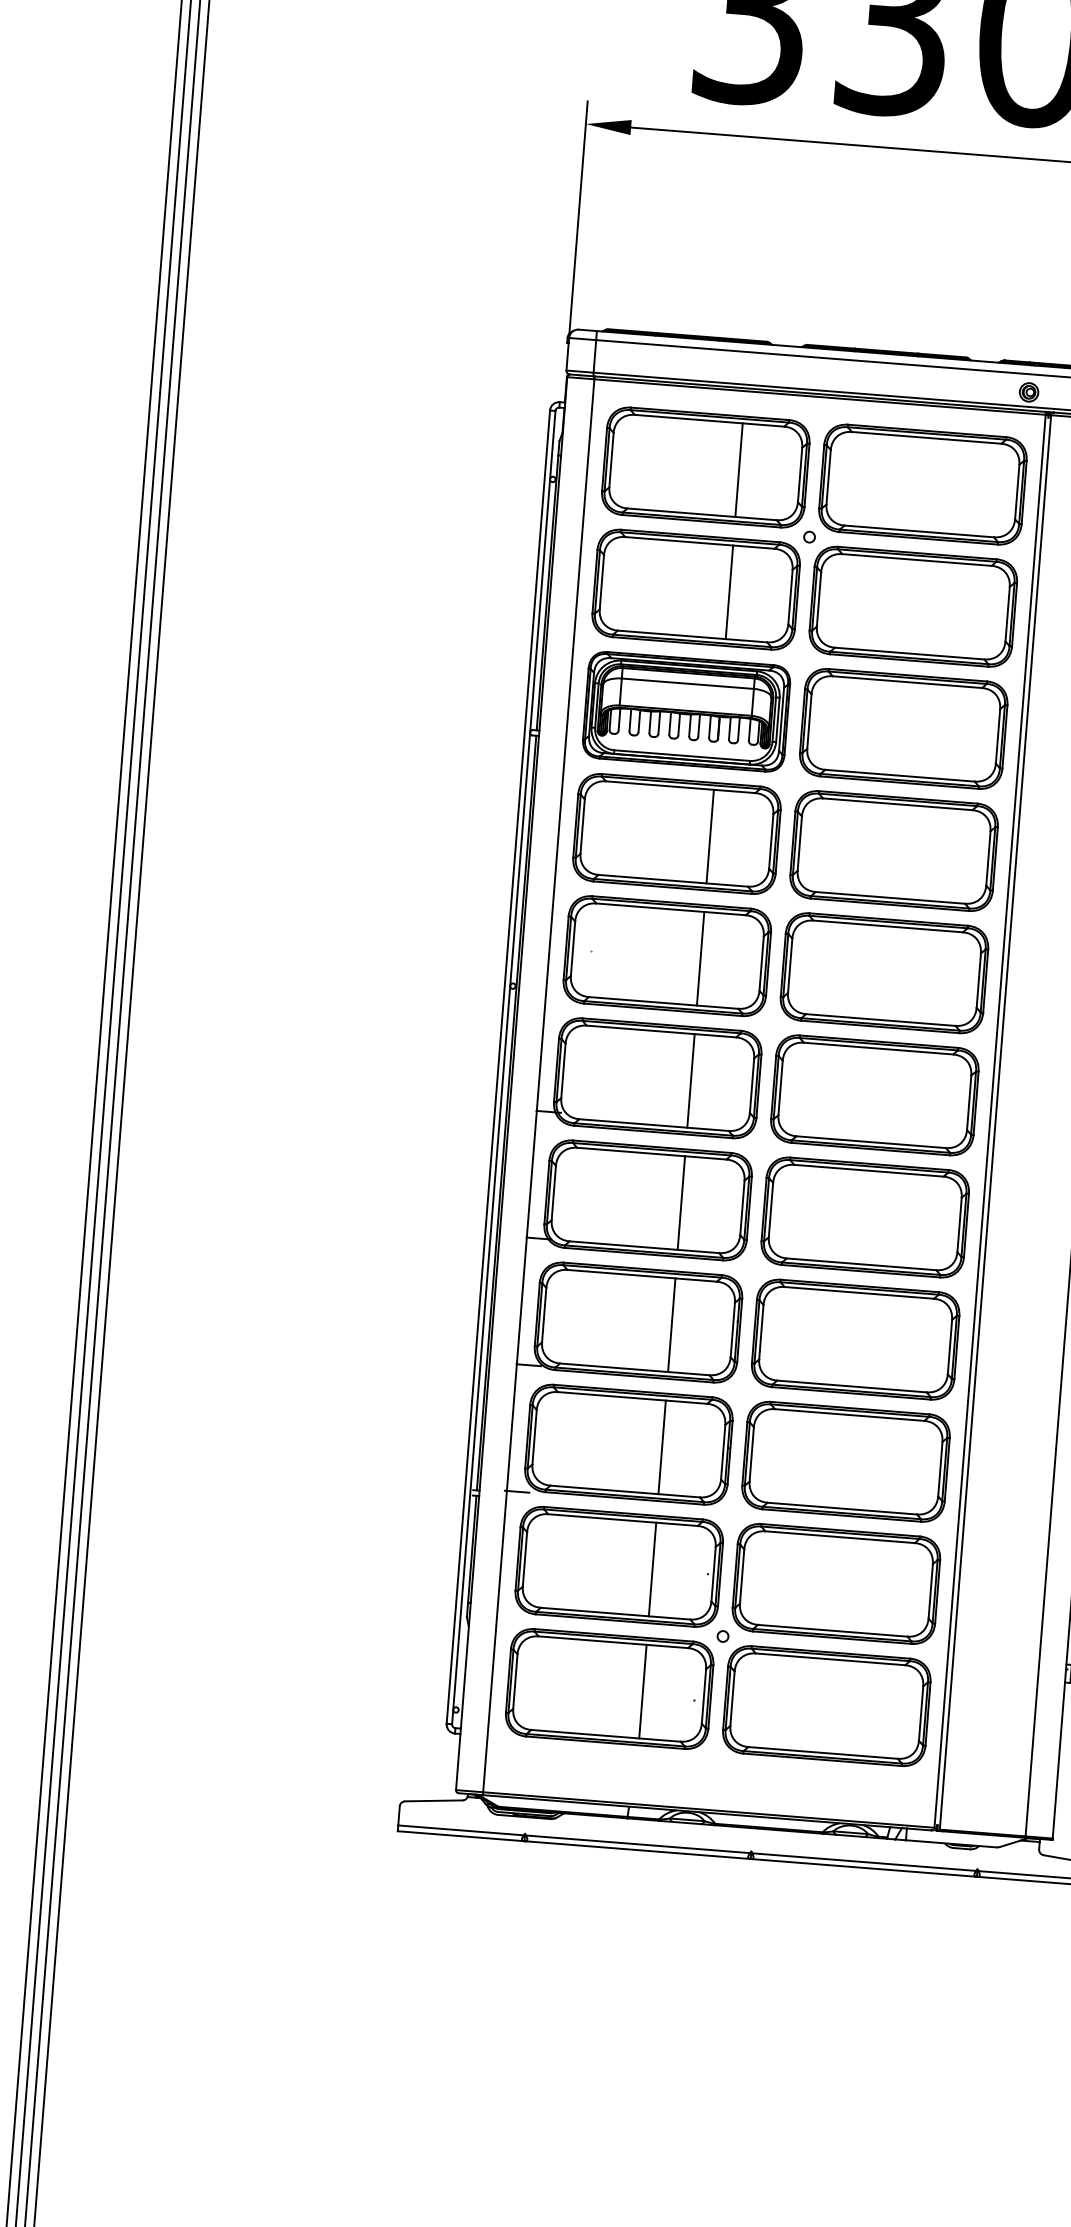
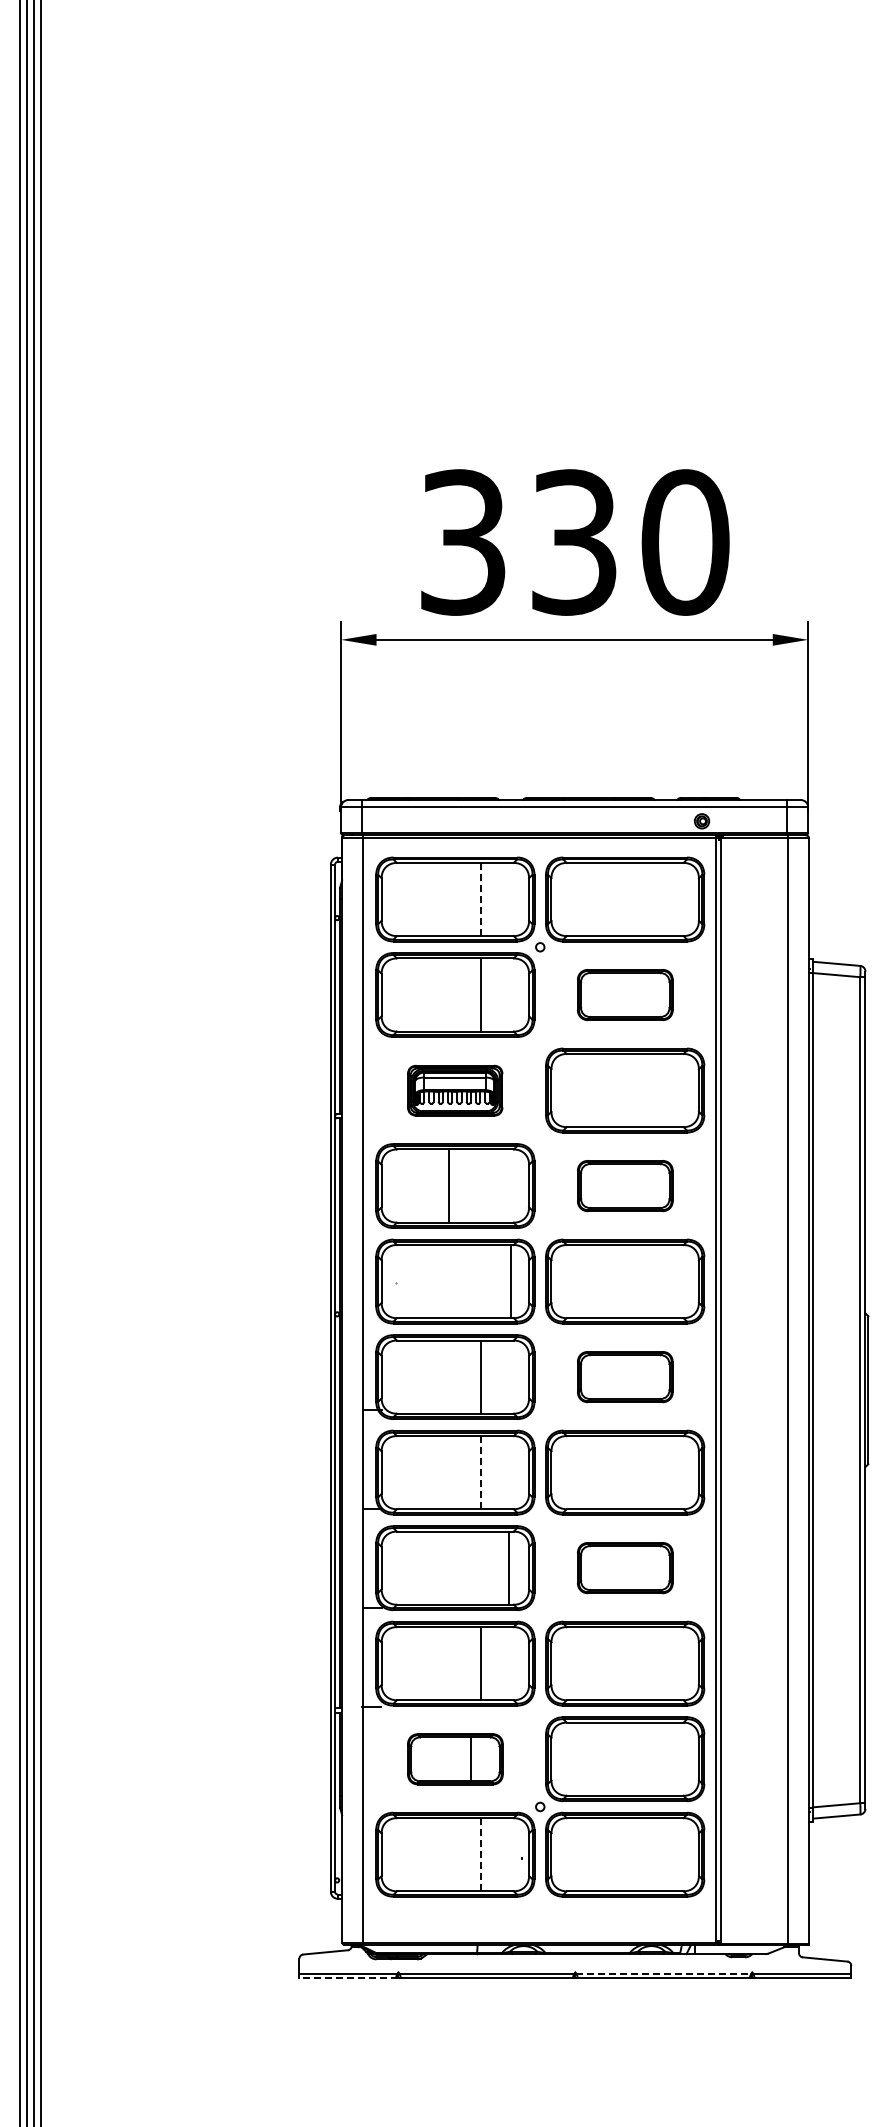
line: (739, 470) -> (481, 899), solid -> dashed
part: (913, 606) -> (625, 994), size x0.6
part: (685, 711) -> (454, 1090), size x0.6
line: (710, 835) -> (449, 1185), moved
part: (894, 850) -> (625, 1185), size x0.6
line: (700, 958) -> (511, 1281), moved
part: (875, 1094) -> (625, 1376), size x0.6
line: (681, 1202) -> (481, 1472), solid -> dashed
line: (671, 1324) -> (509, 1567), moved
part: (856, 1338) -> (625, 1567), size x0.6
part: (619, 1567) -> (455, 1759), size x0.6
line: (643, 1691) -> (481, 1854), solid -> dashed
line: (460, 1836) -> (348, 1978), solid -> dashed
line: (863, 1861) -> (663, 1973), solid -> dashed

